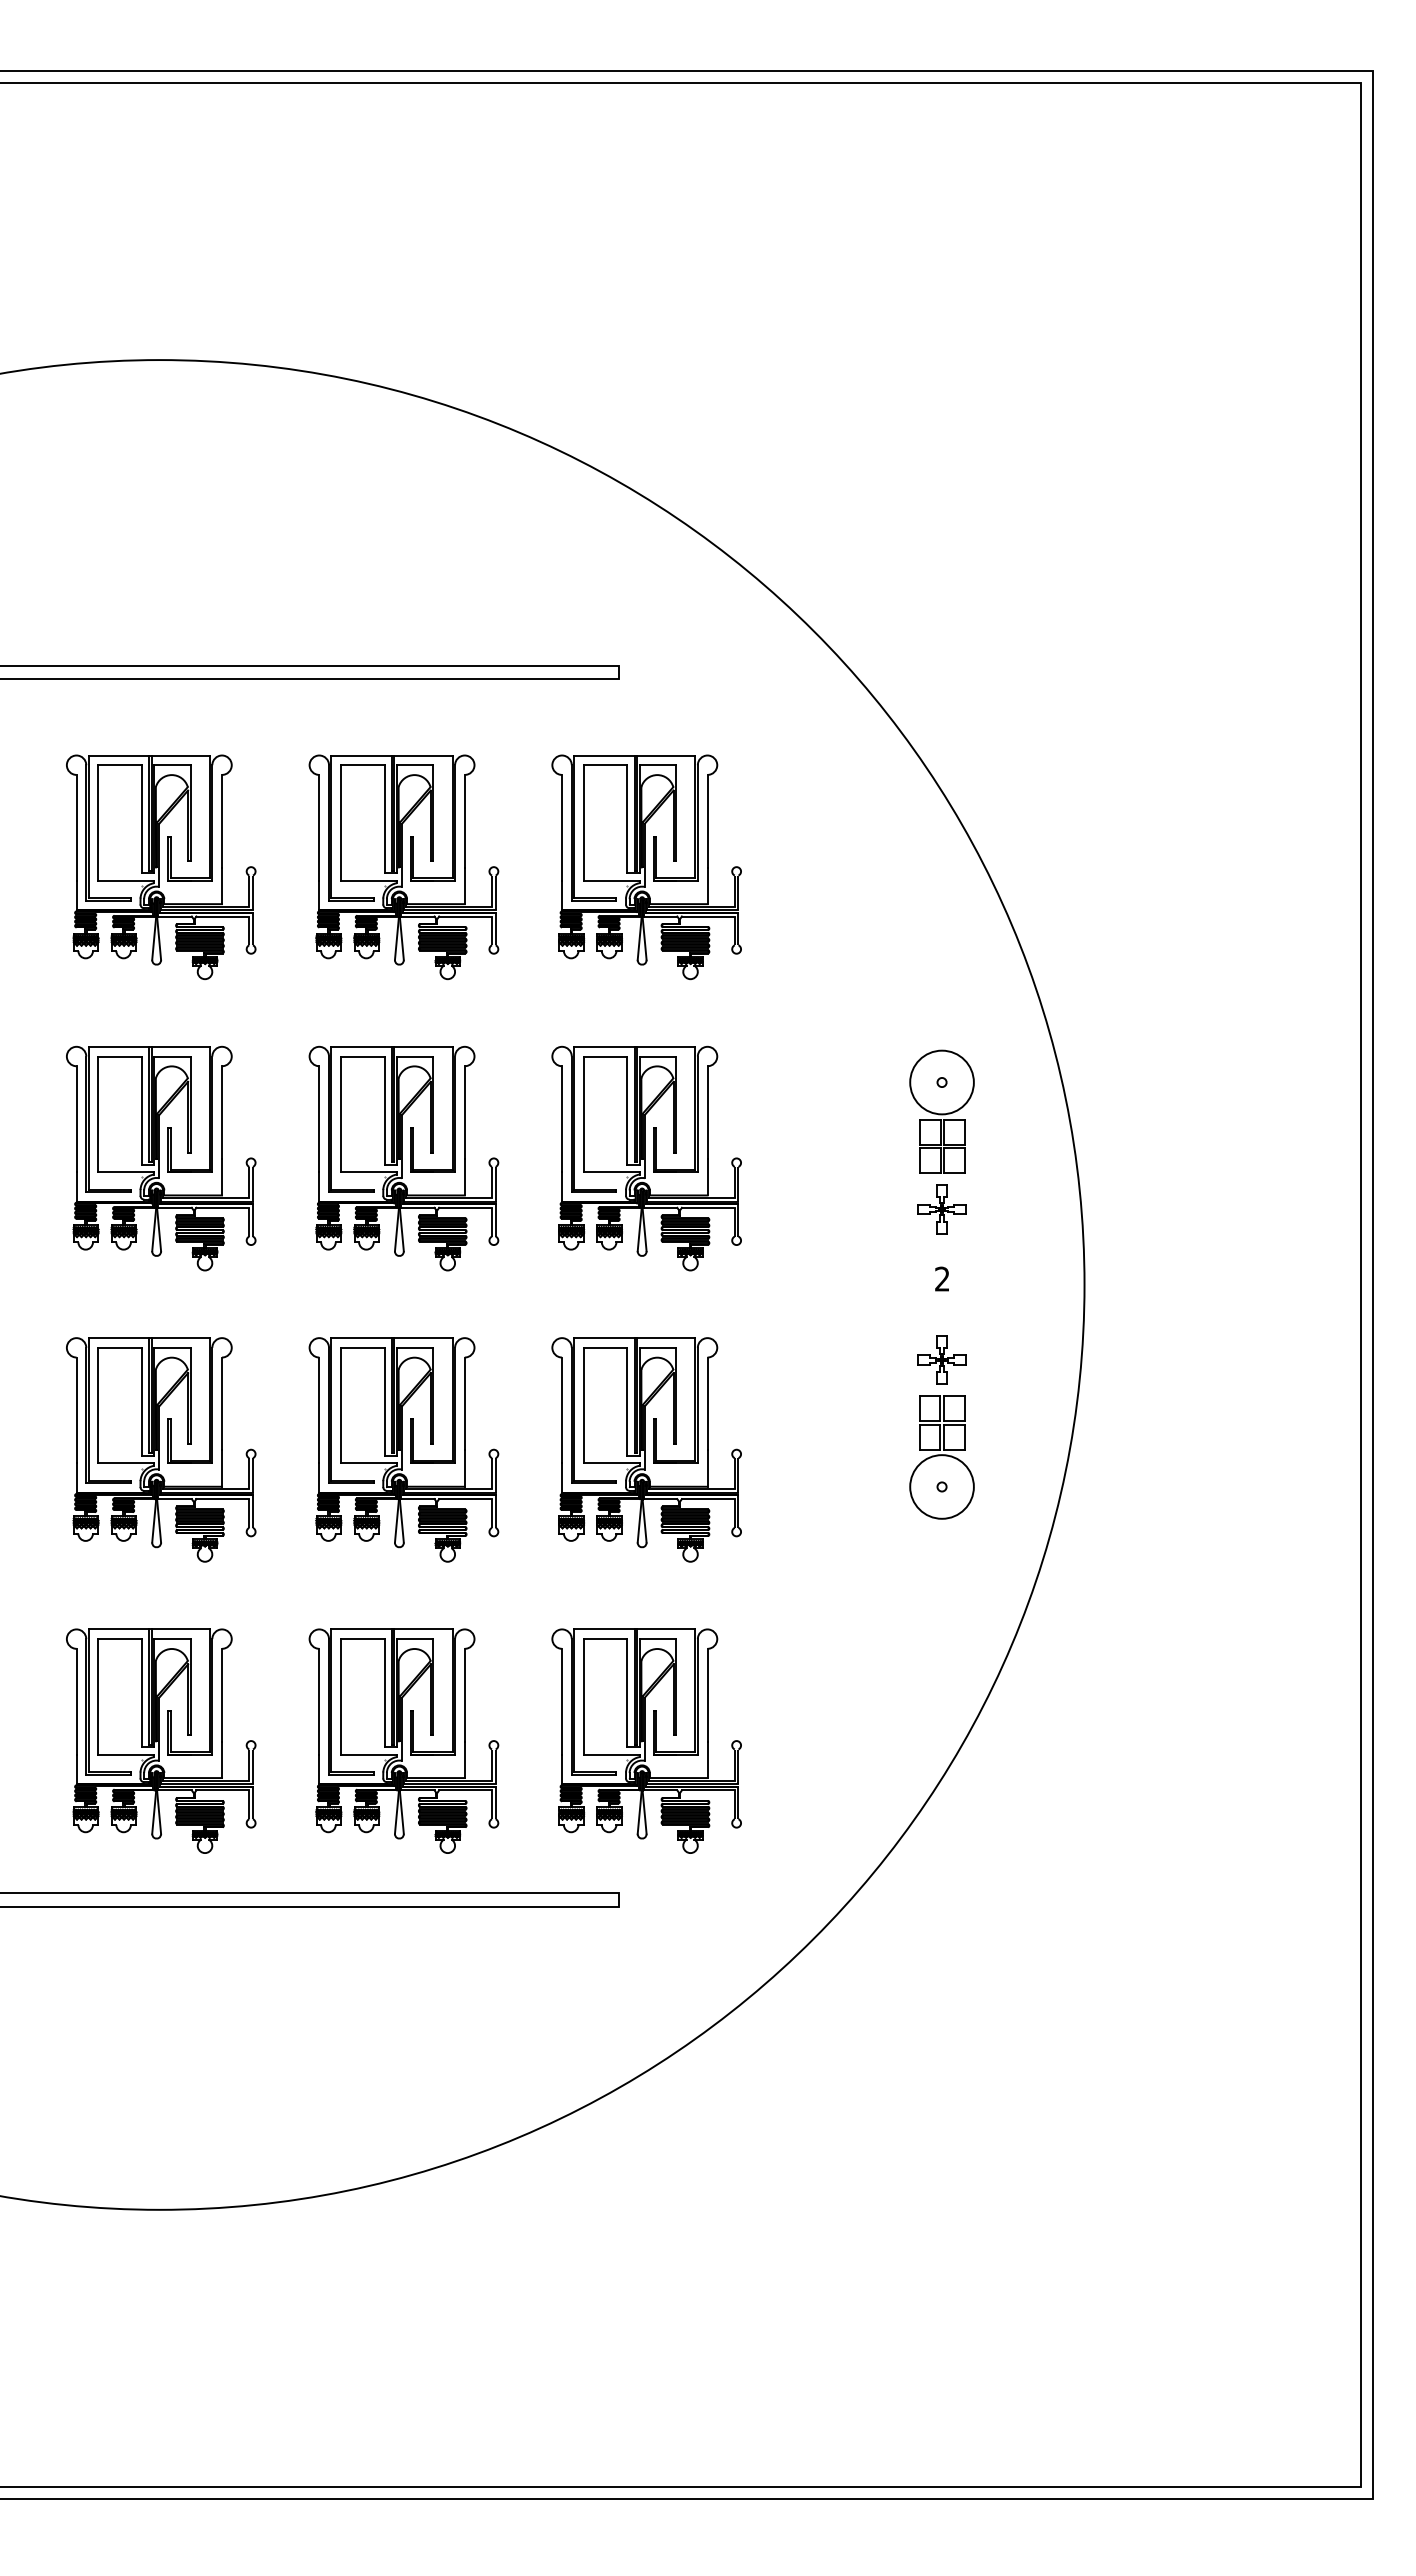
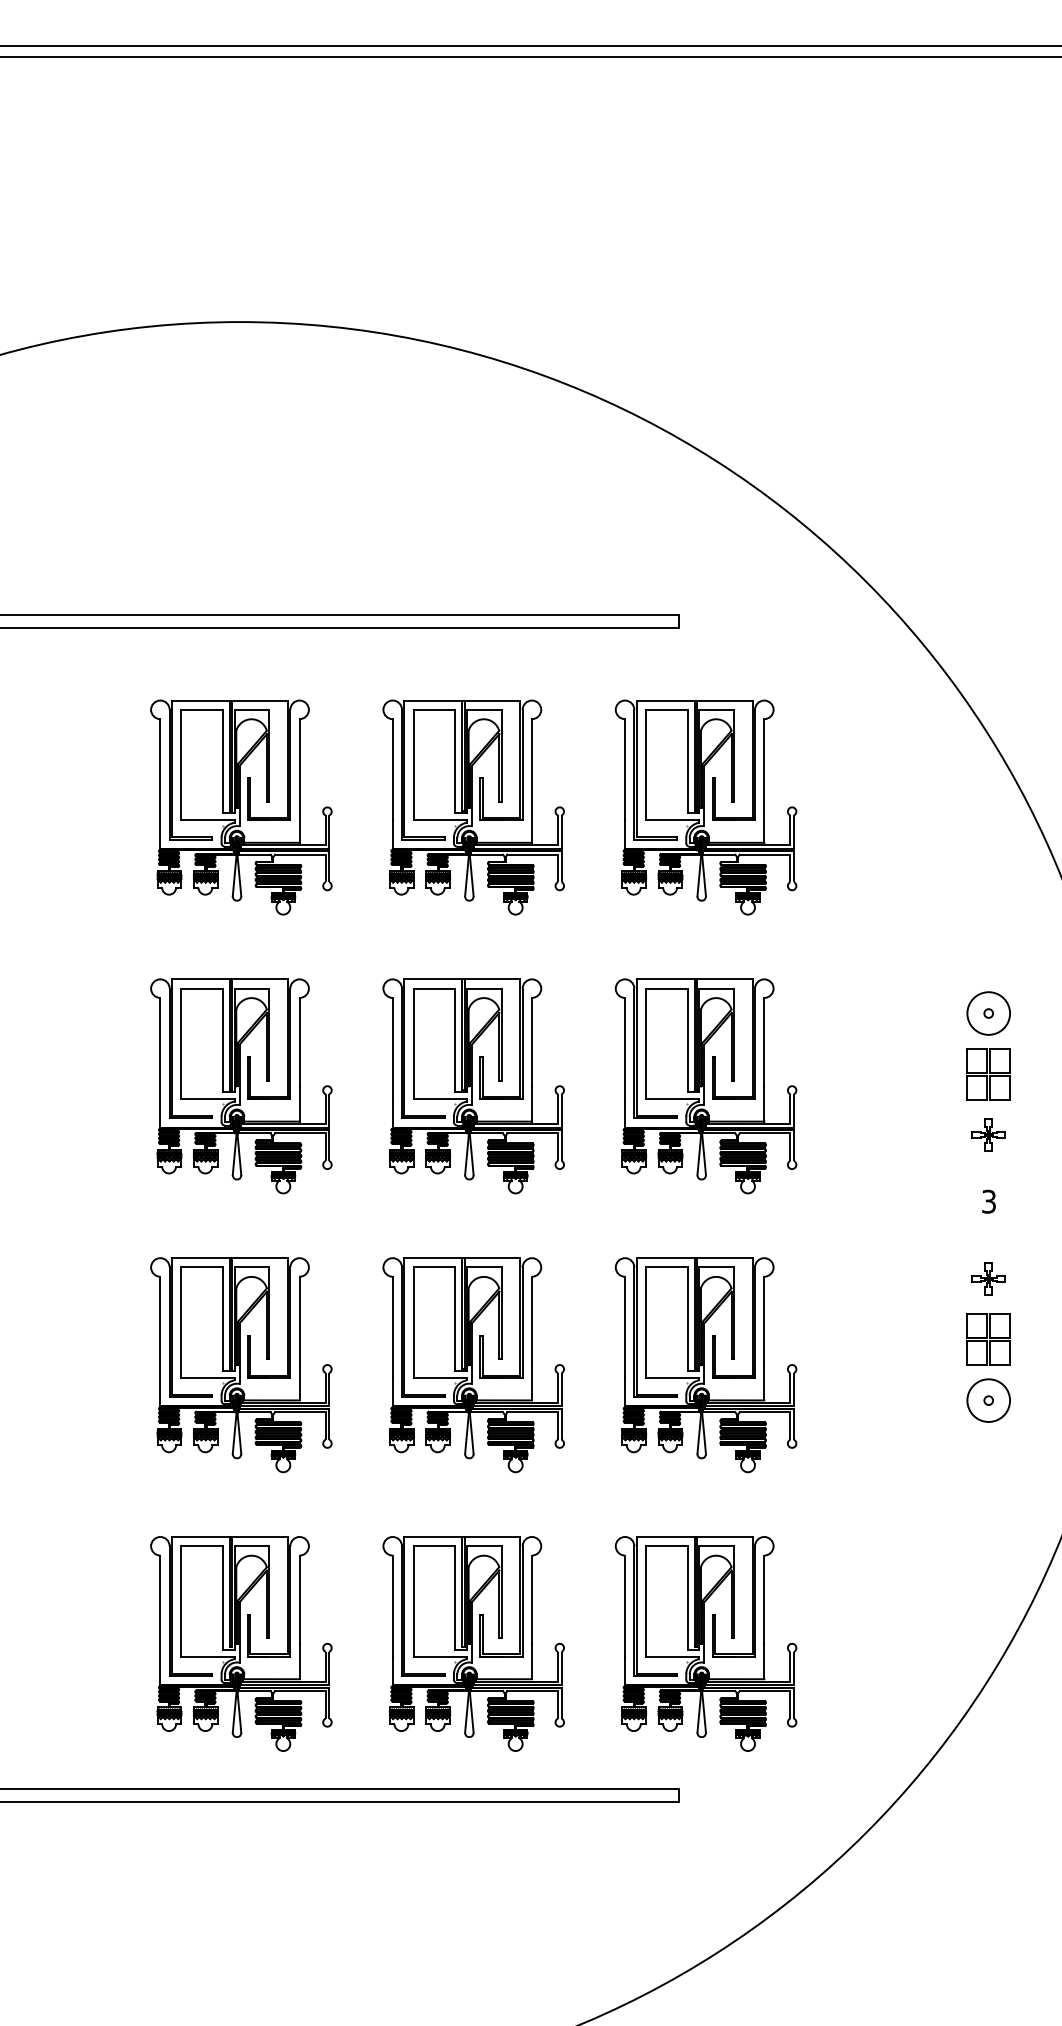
circle: (941, 1082) -> (988, 1013), size x0.7
part: (941, 1209) -> (988, 1135), size x0.7
text: (942, 1278) -> (989, 1201), 2 -> 3
part: (941, 1359) -> (988, 1278), size x0.7
circle: (941, 1486) -> (988, 1400), size x0.7

